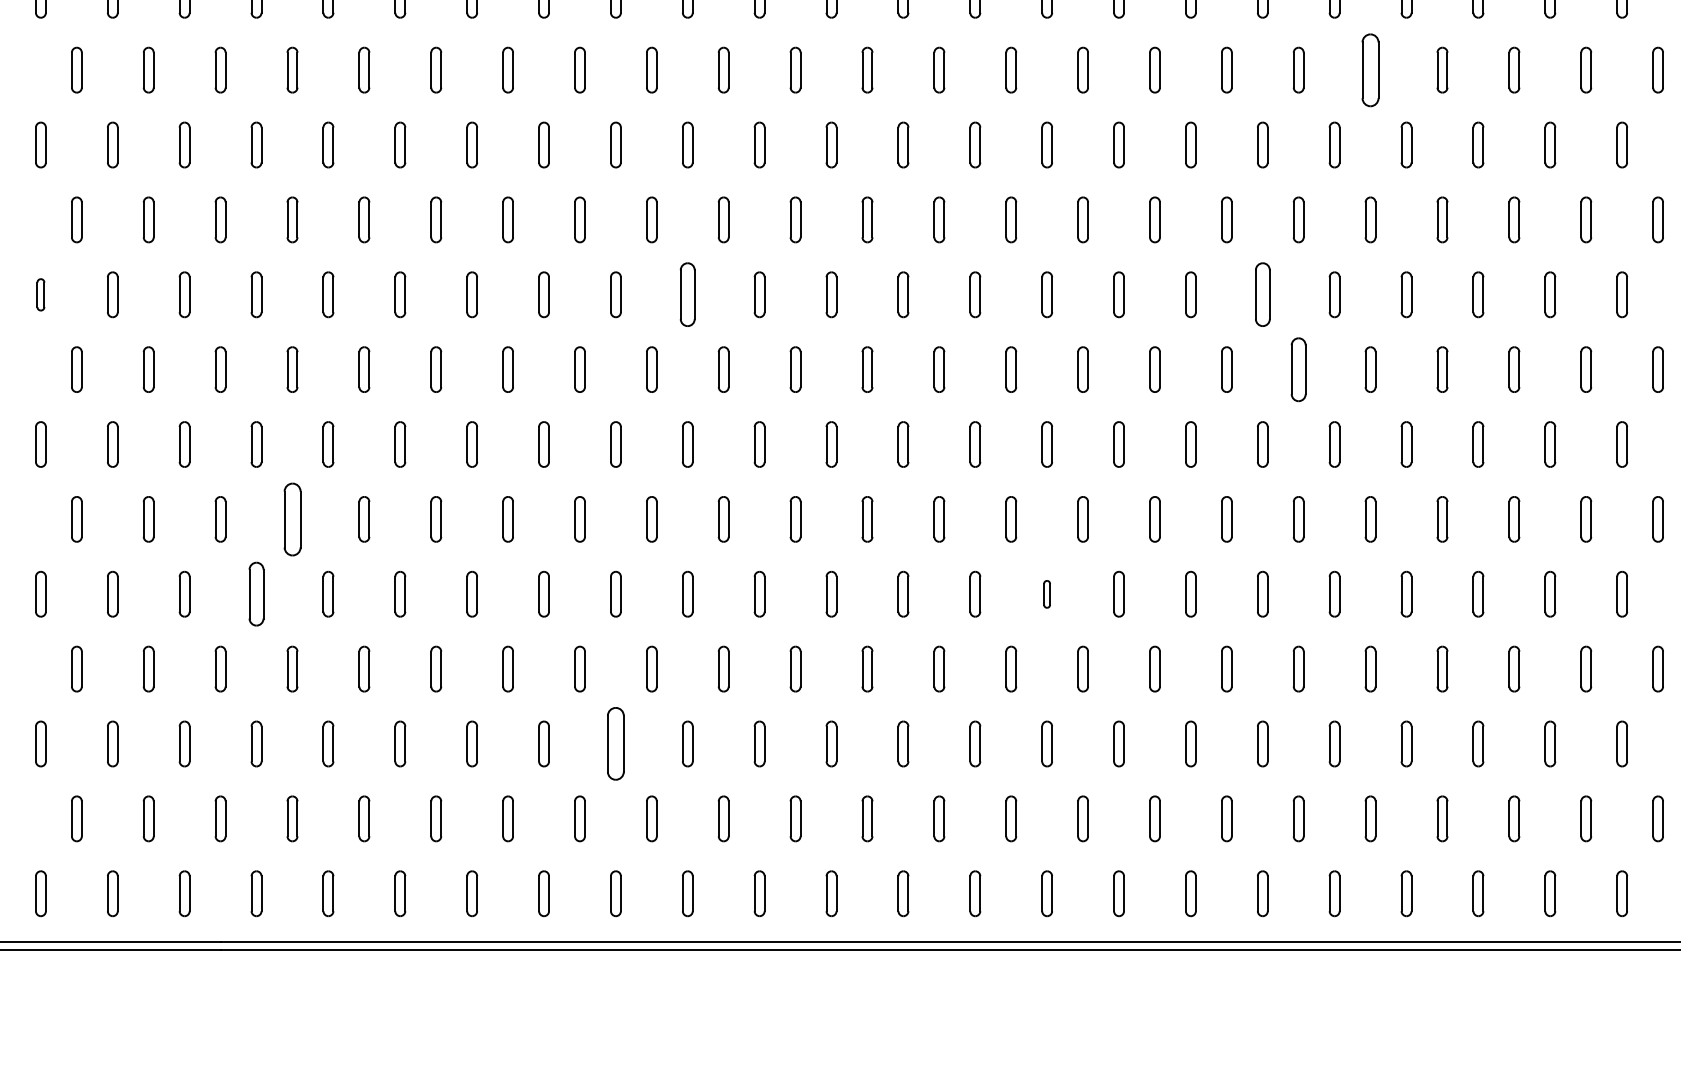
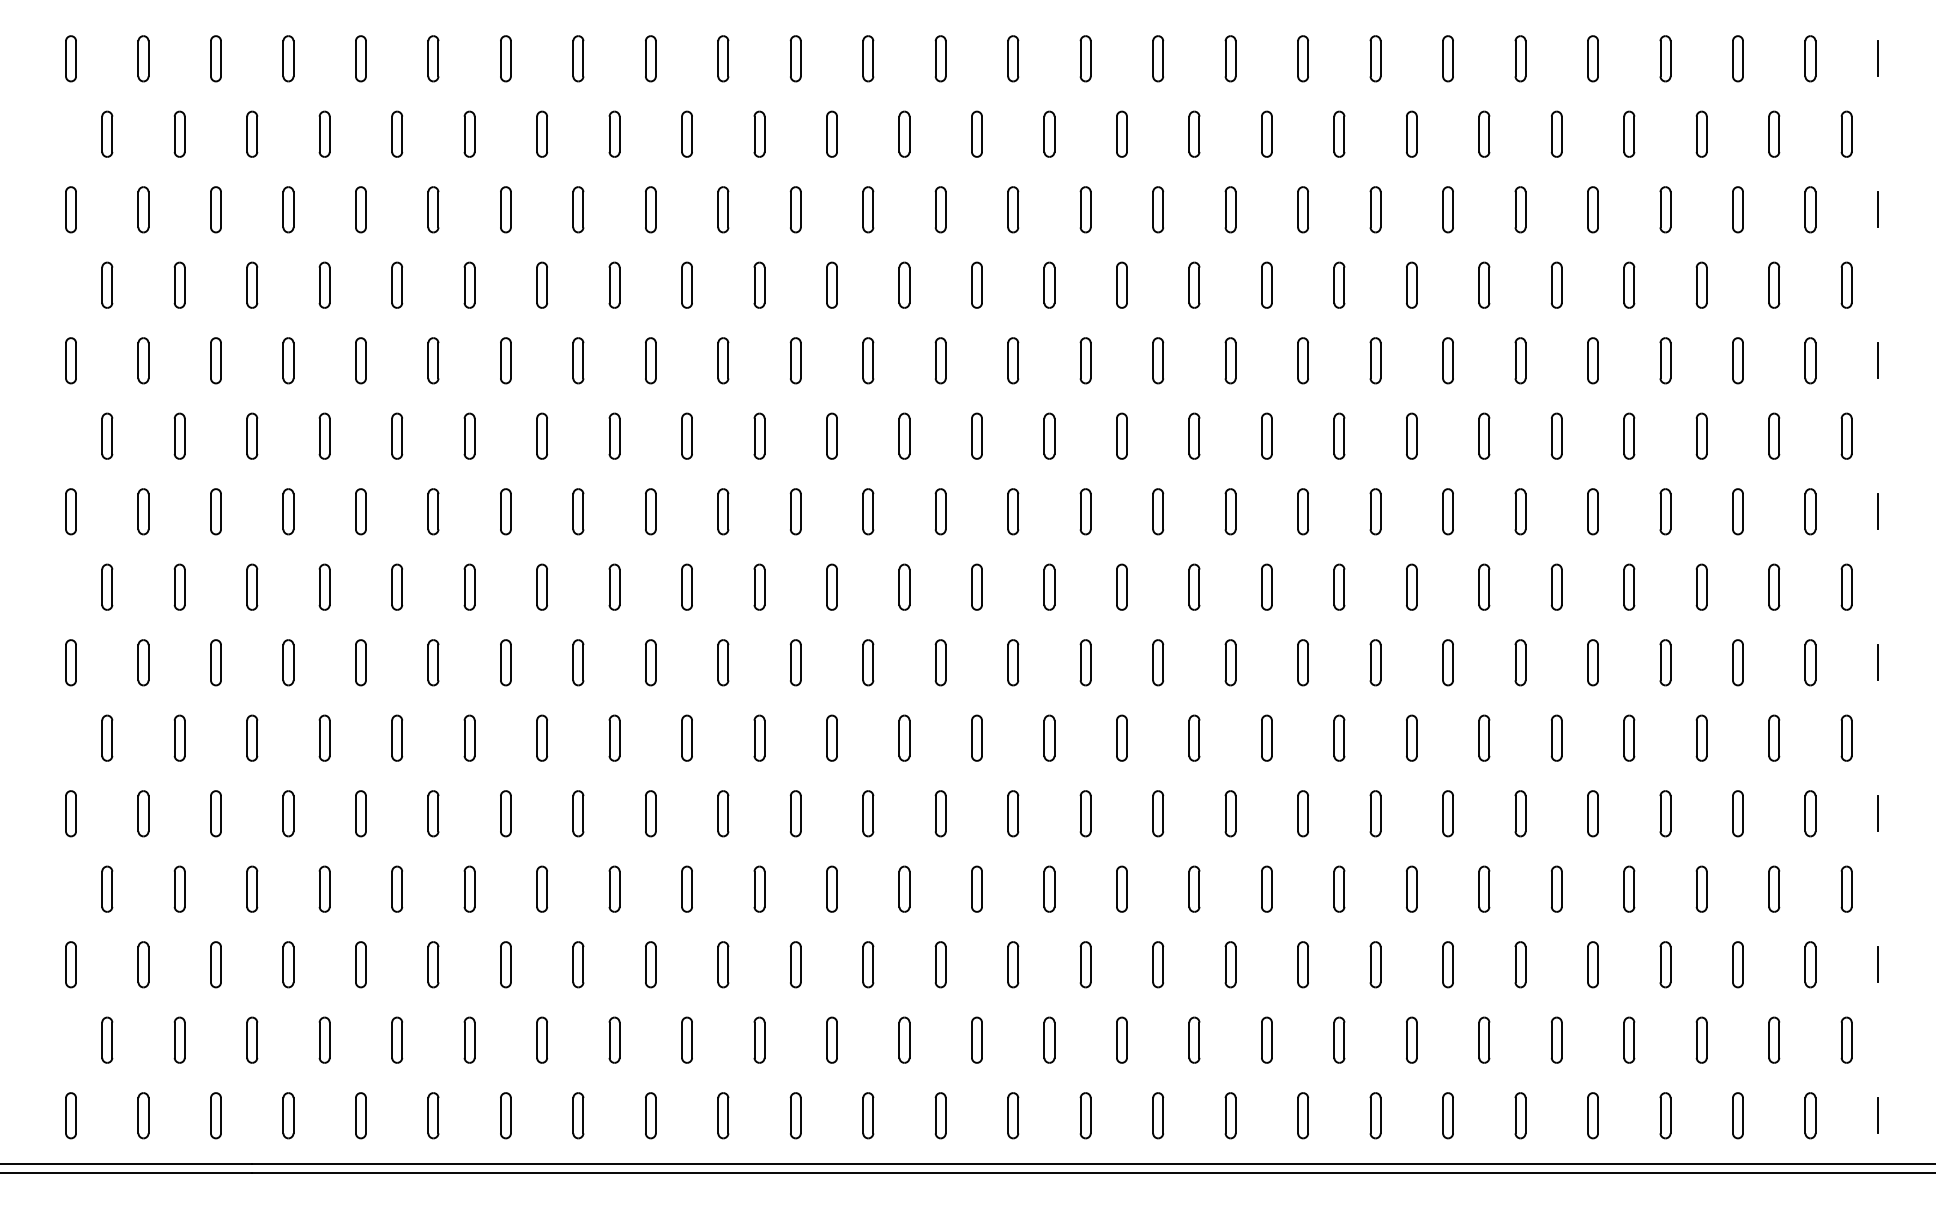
part: (1370, 69) -> (1411, 284), size x0.62
part: (40, 294) -> (70, 511), size x1.43
part: (687, 294) -> (723, 511), size x0.71
part: (1262, 294) -> (1302, 511), size x0.71
part: (1298, 368) -> (1339, 586), size x0.71
part: (292, 518) -> (324, 737), size x0.62
part: (256, 594) -> (288, 813), size x0.71
part: (1046, 594) -> (1085, 813), size x1.67
part: (615, 743) -> (650, 964), size x0.62

